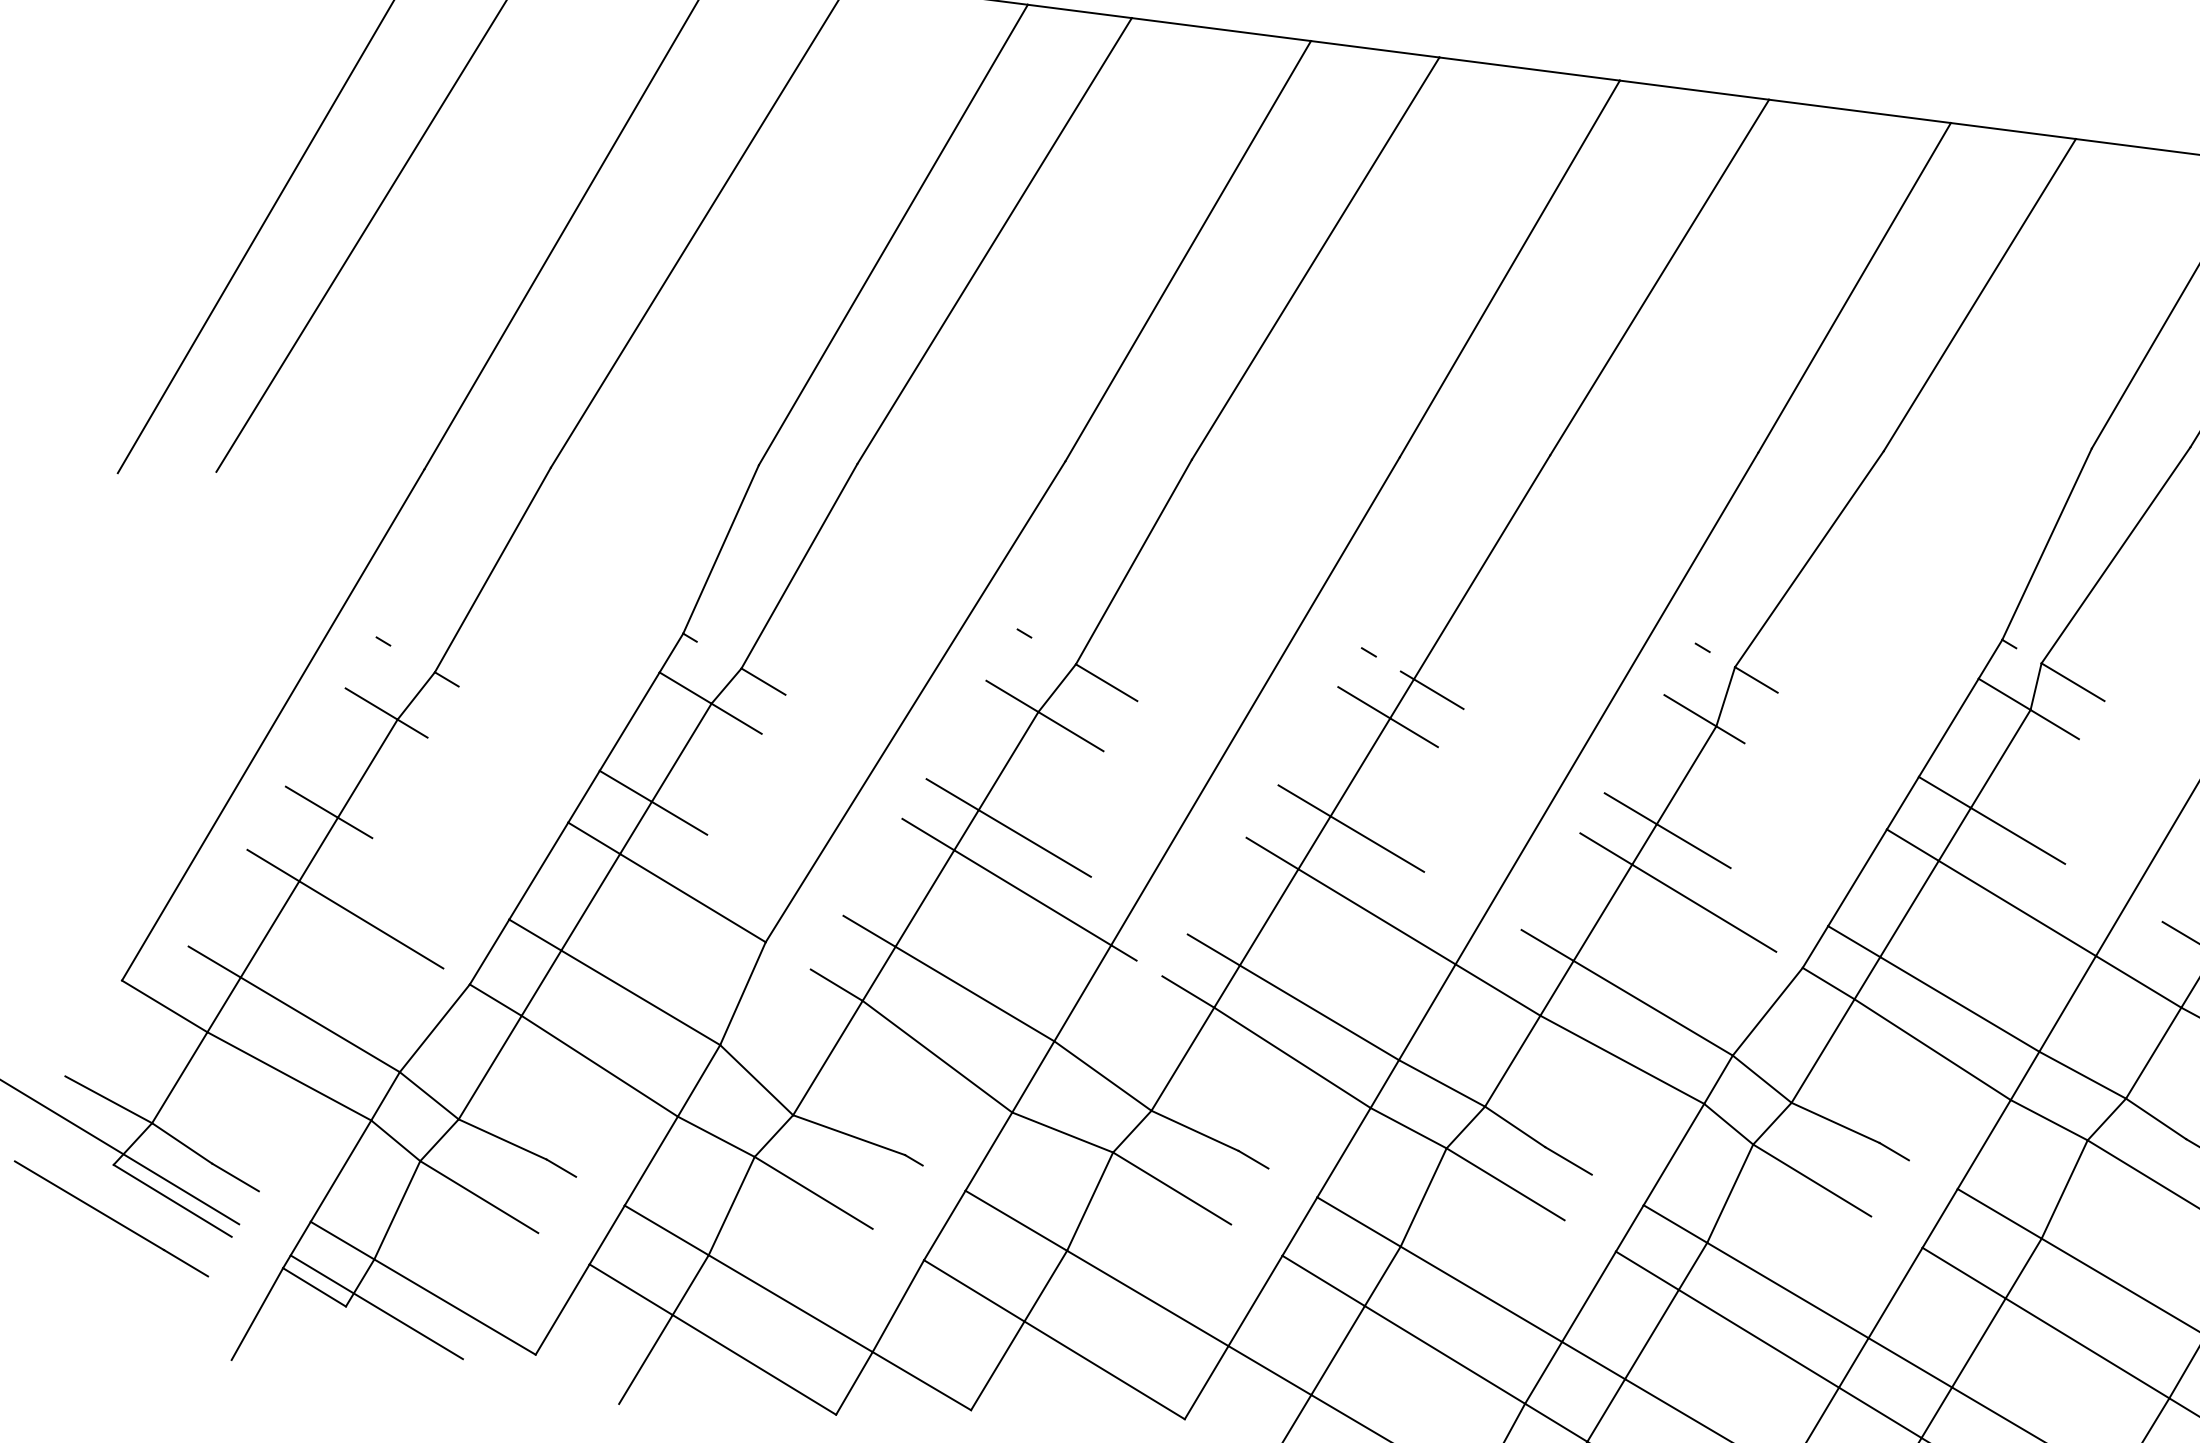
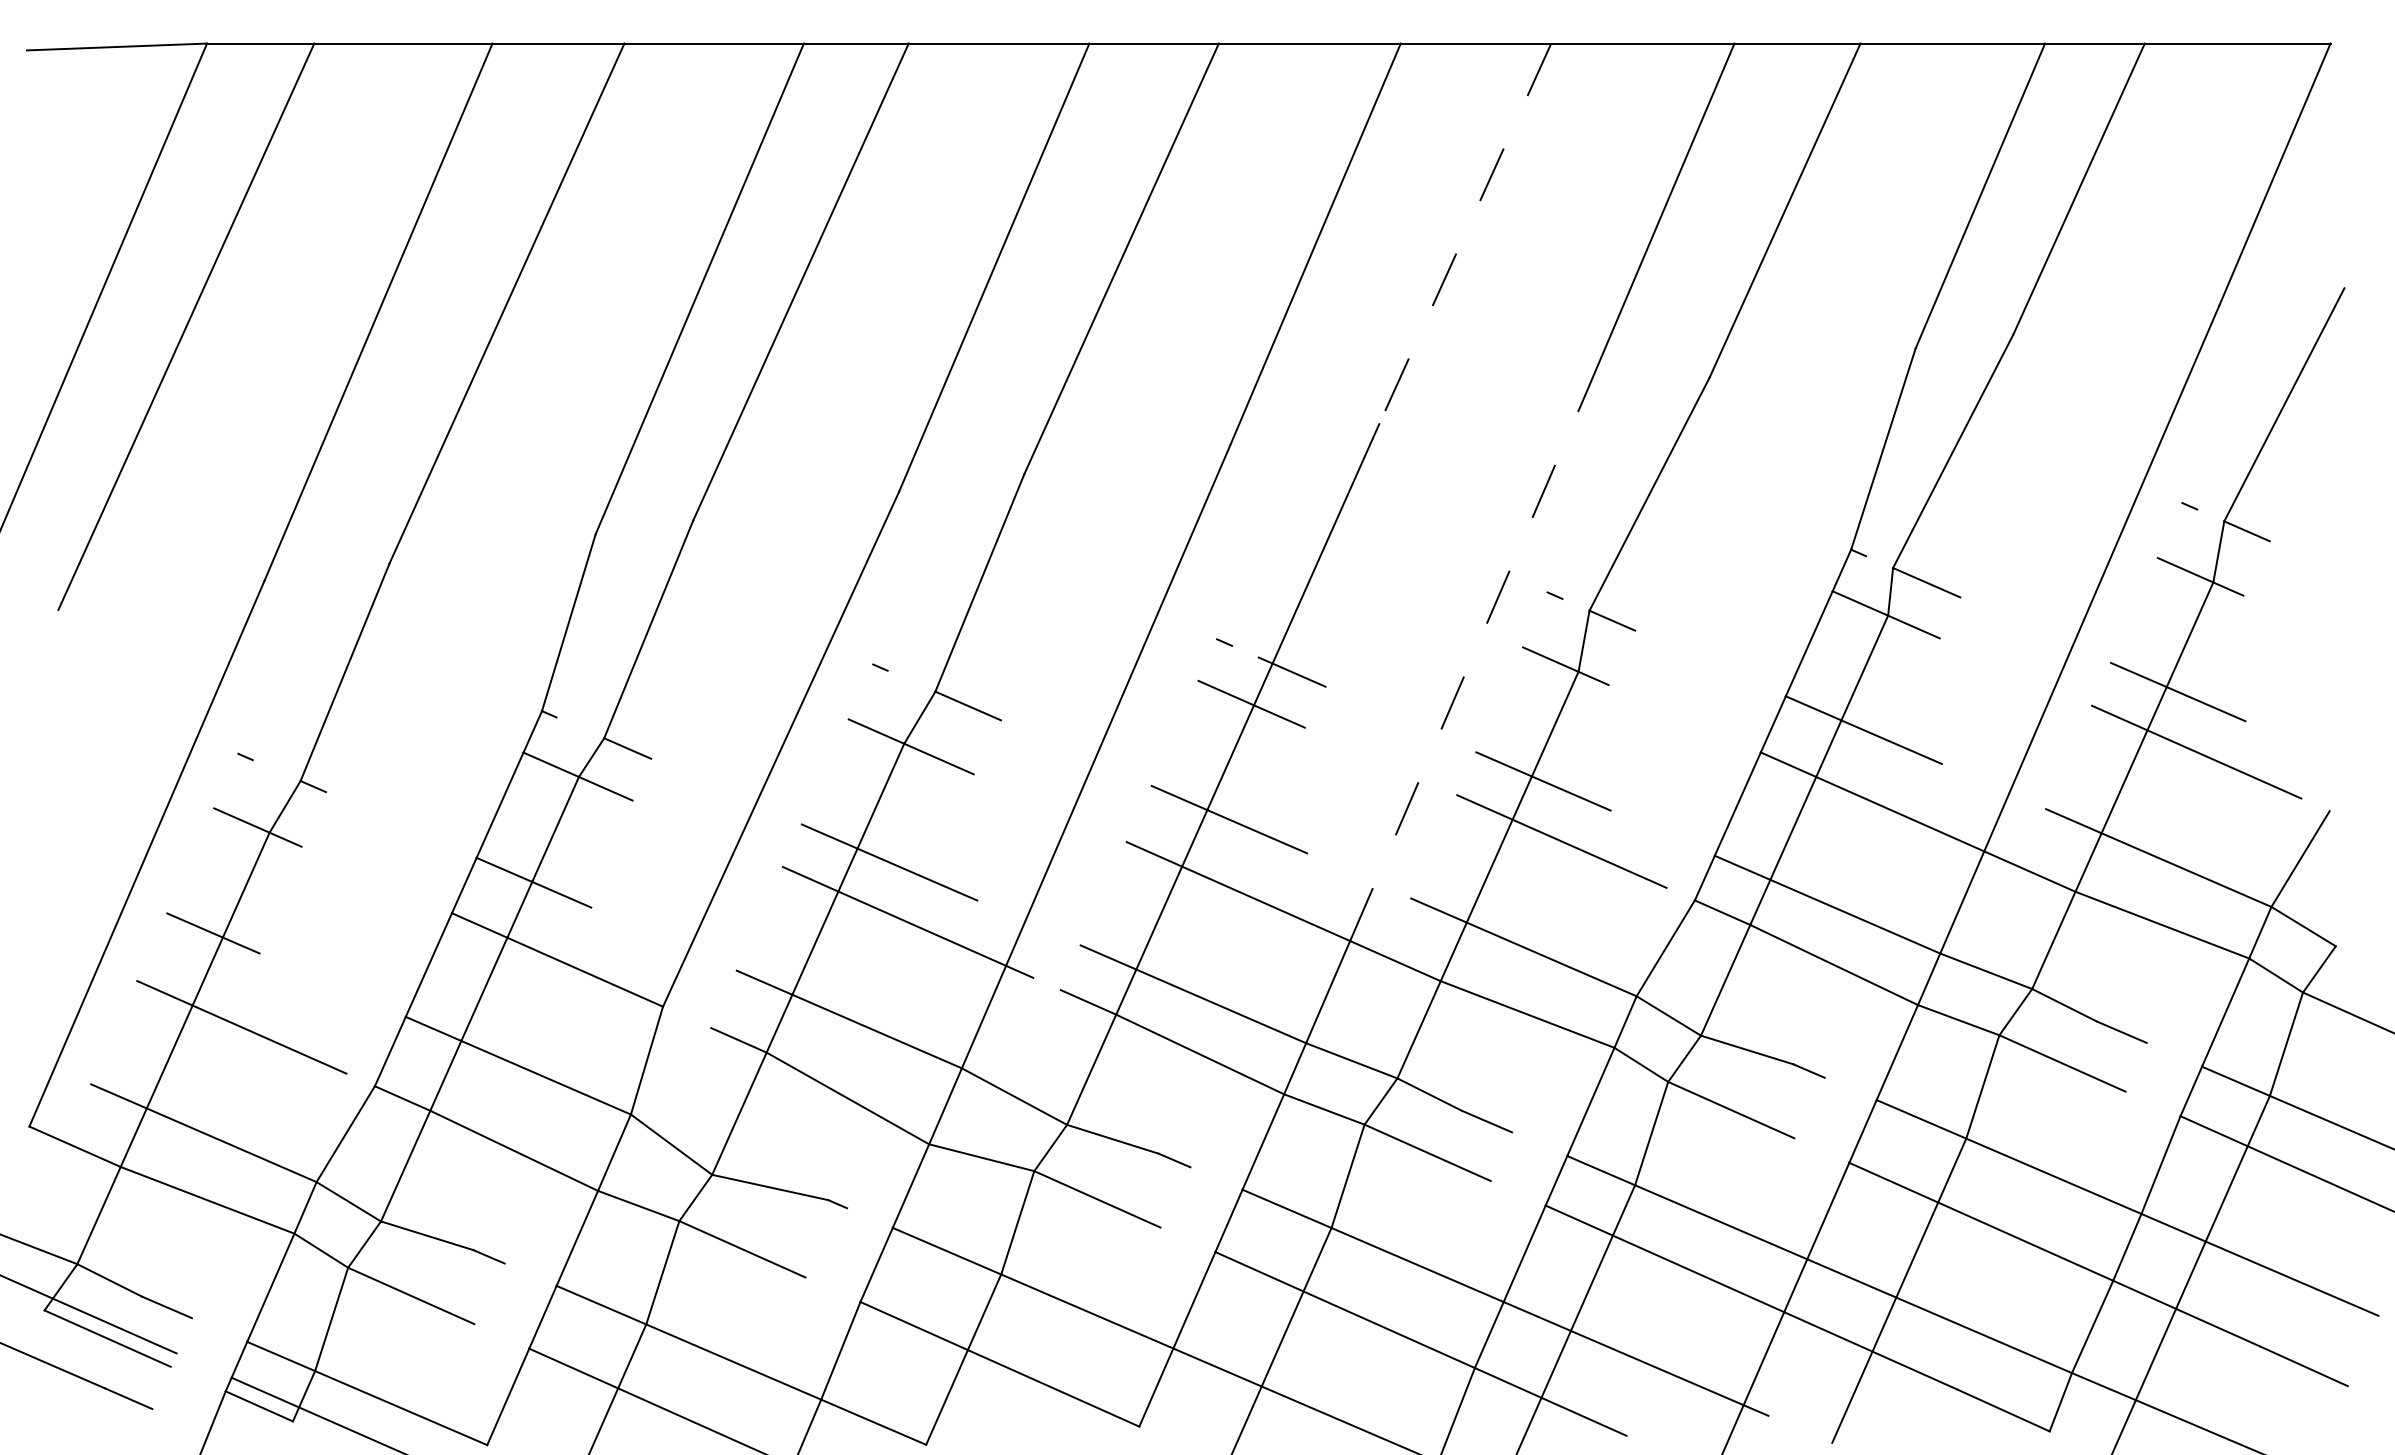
line: (1659, 277) -> (1465, 233), solid -> dashed
line: (1606, 707) -> (1467, 667), solid -> dashed

